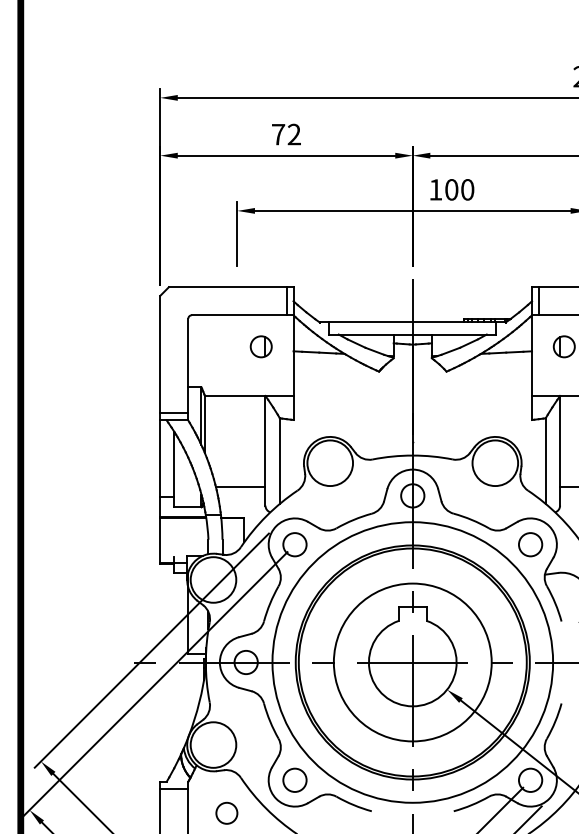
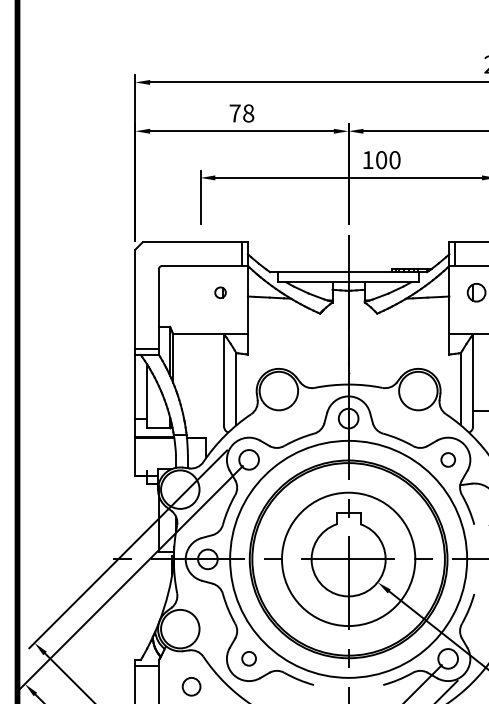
text: (294, 134) -> (248, 113), 72 -> 78
part: (260, 346) -> (220, 292), size x0.6
line: (240, 487) -> (203, 411), removed
circle: (530, 544) -> (448, 459), size x0.7
circle: (294, 779) -> (248, 658), size x0.7

